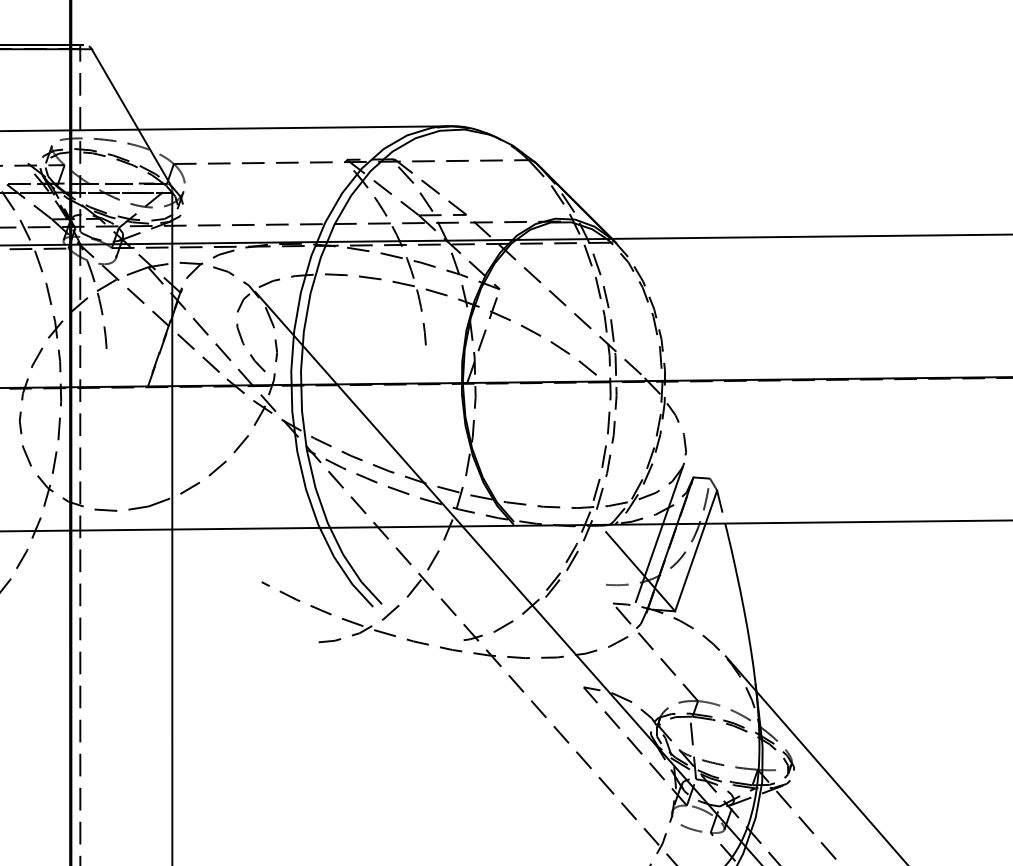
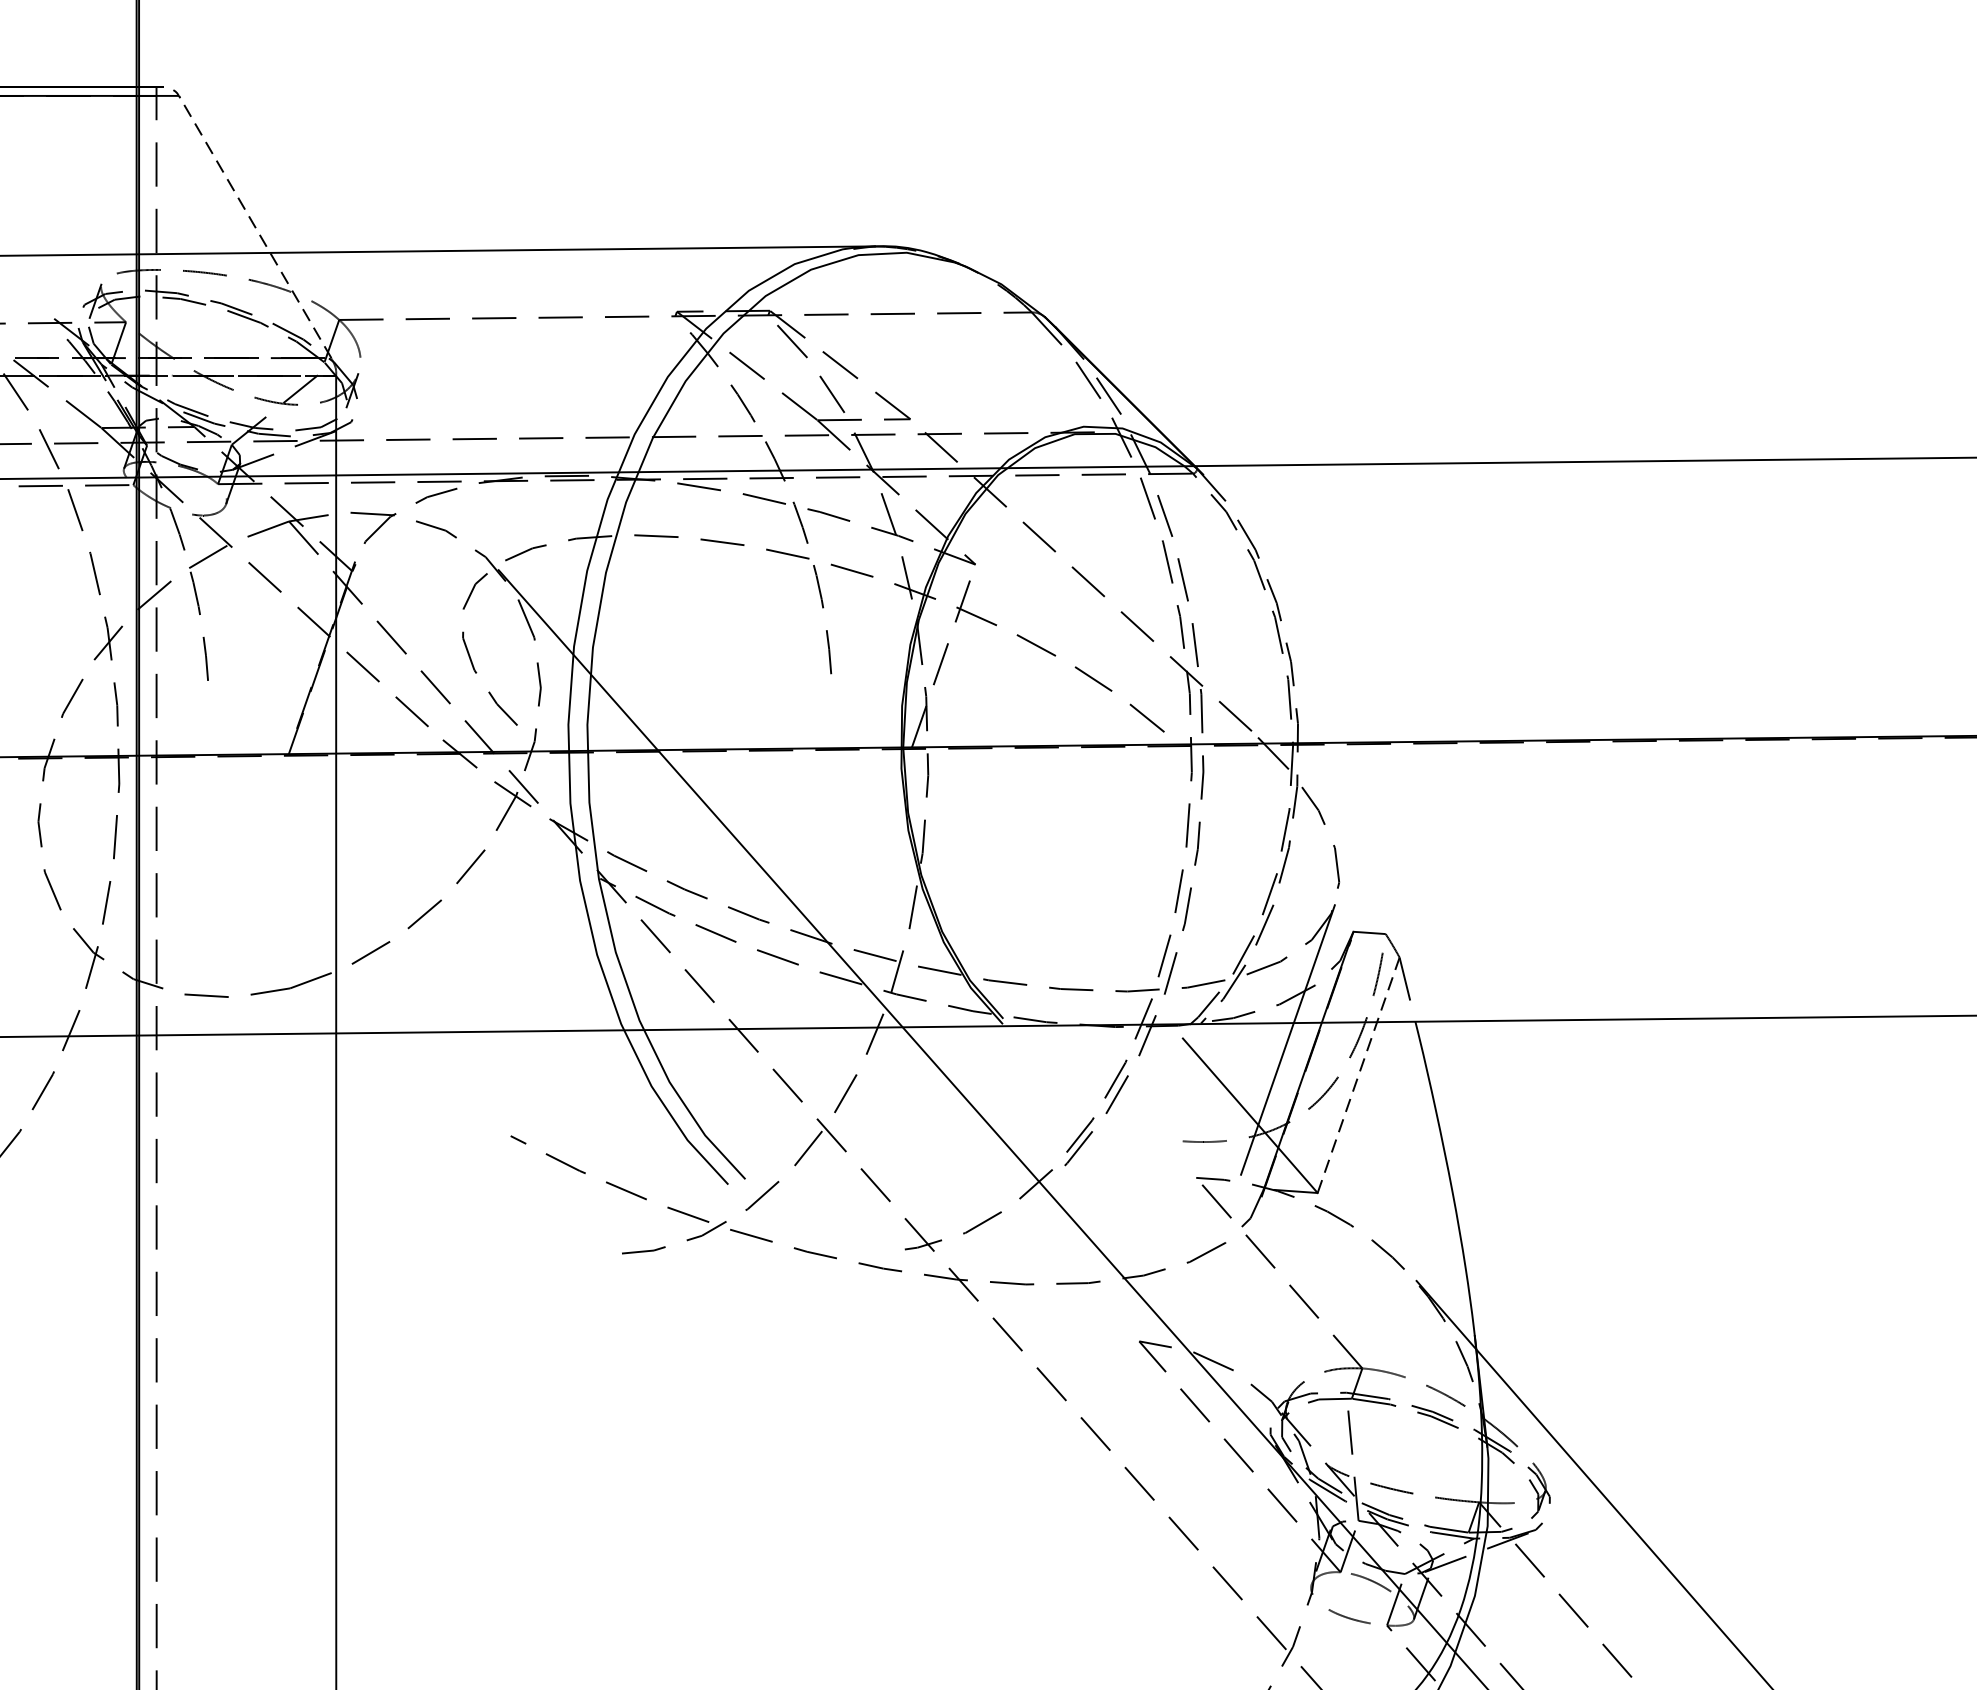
line: (130, 116) -> (254, 227), solid -> dashed
line: (696, 550) -> (1359, 1074), solid -> dashed

